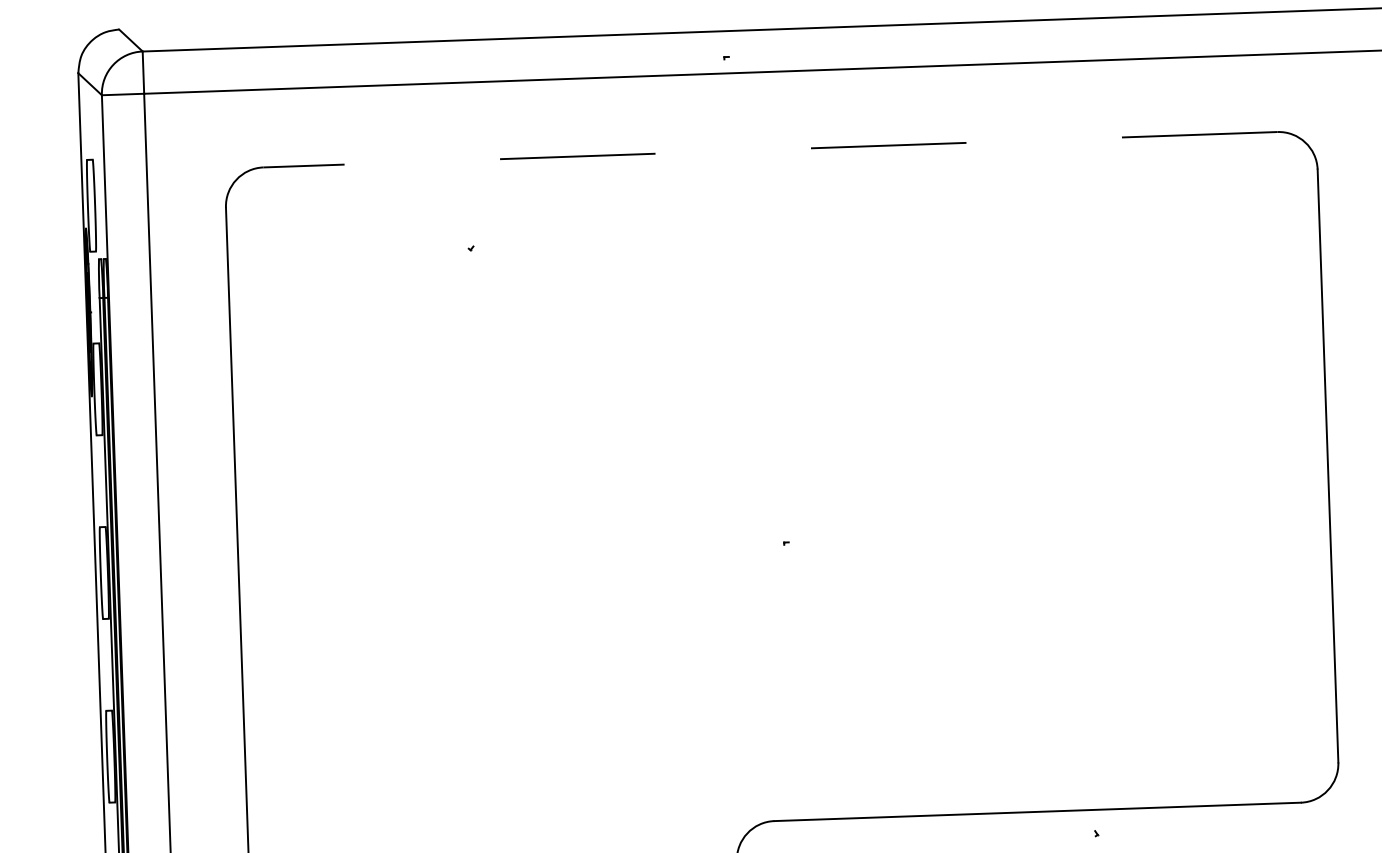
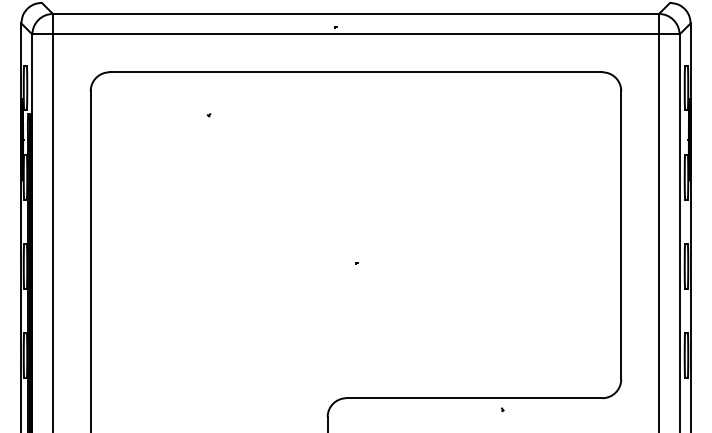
line: (769, 150) -> (355, 72), dashed -> solid

